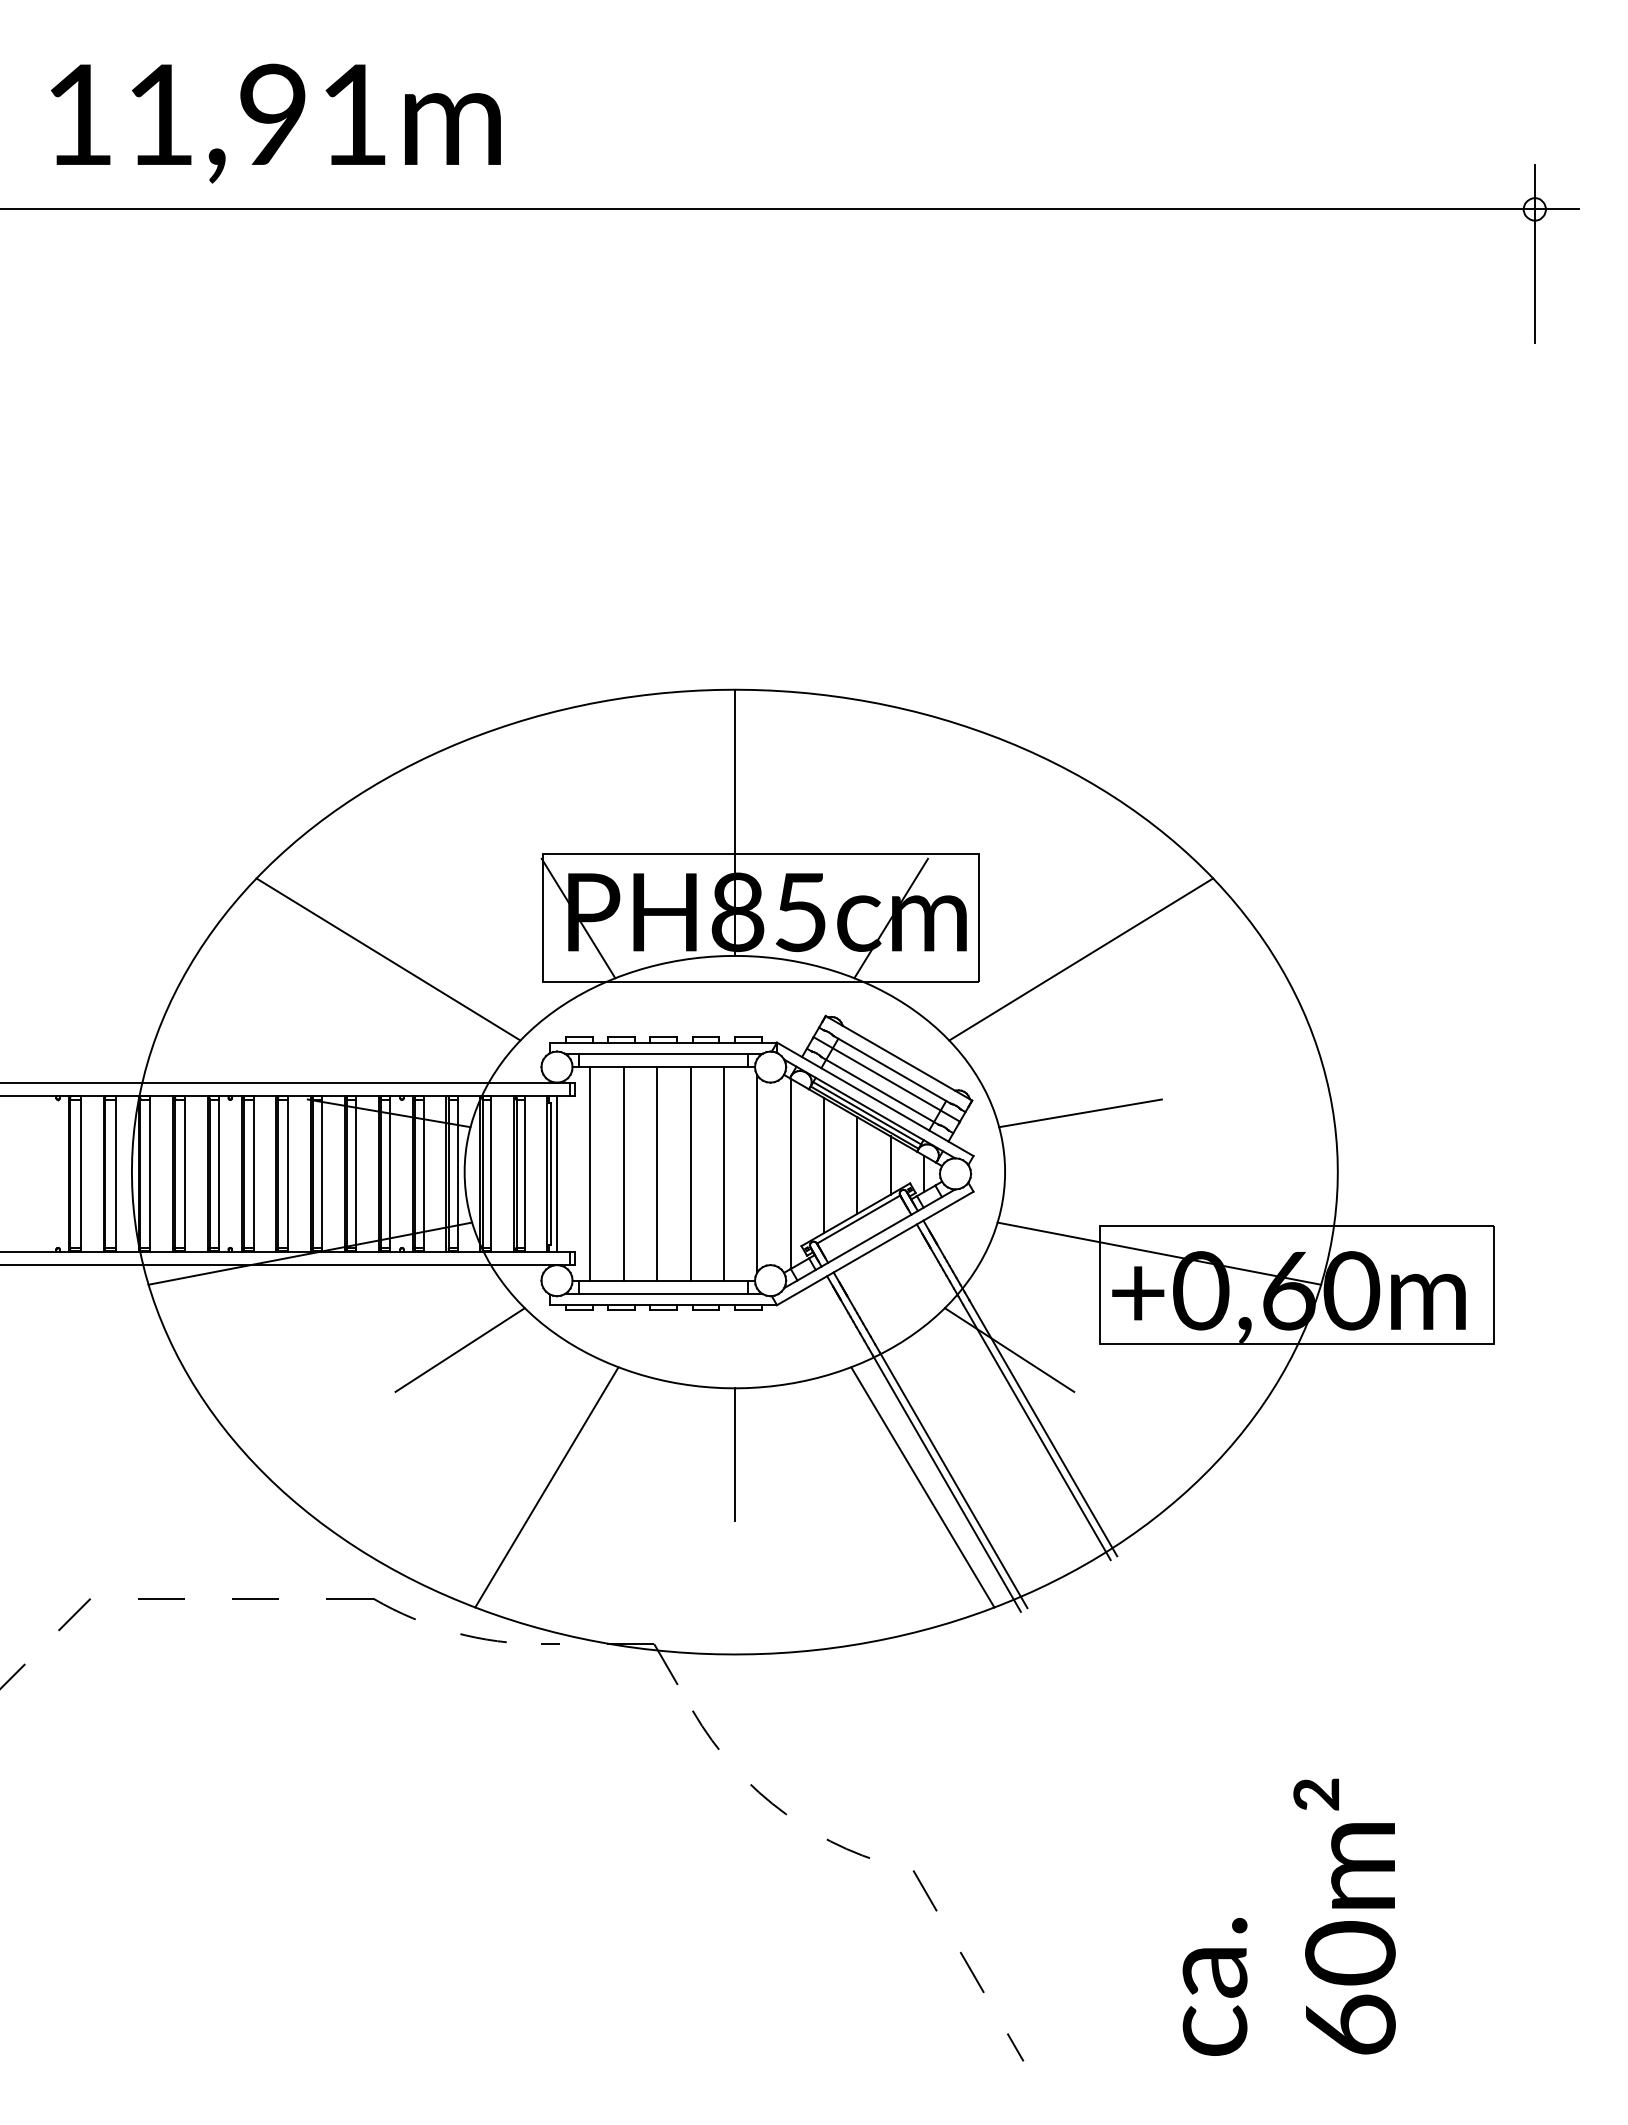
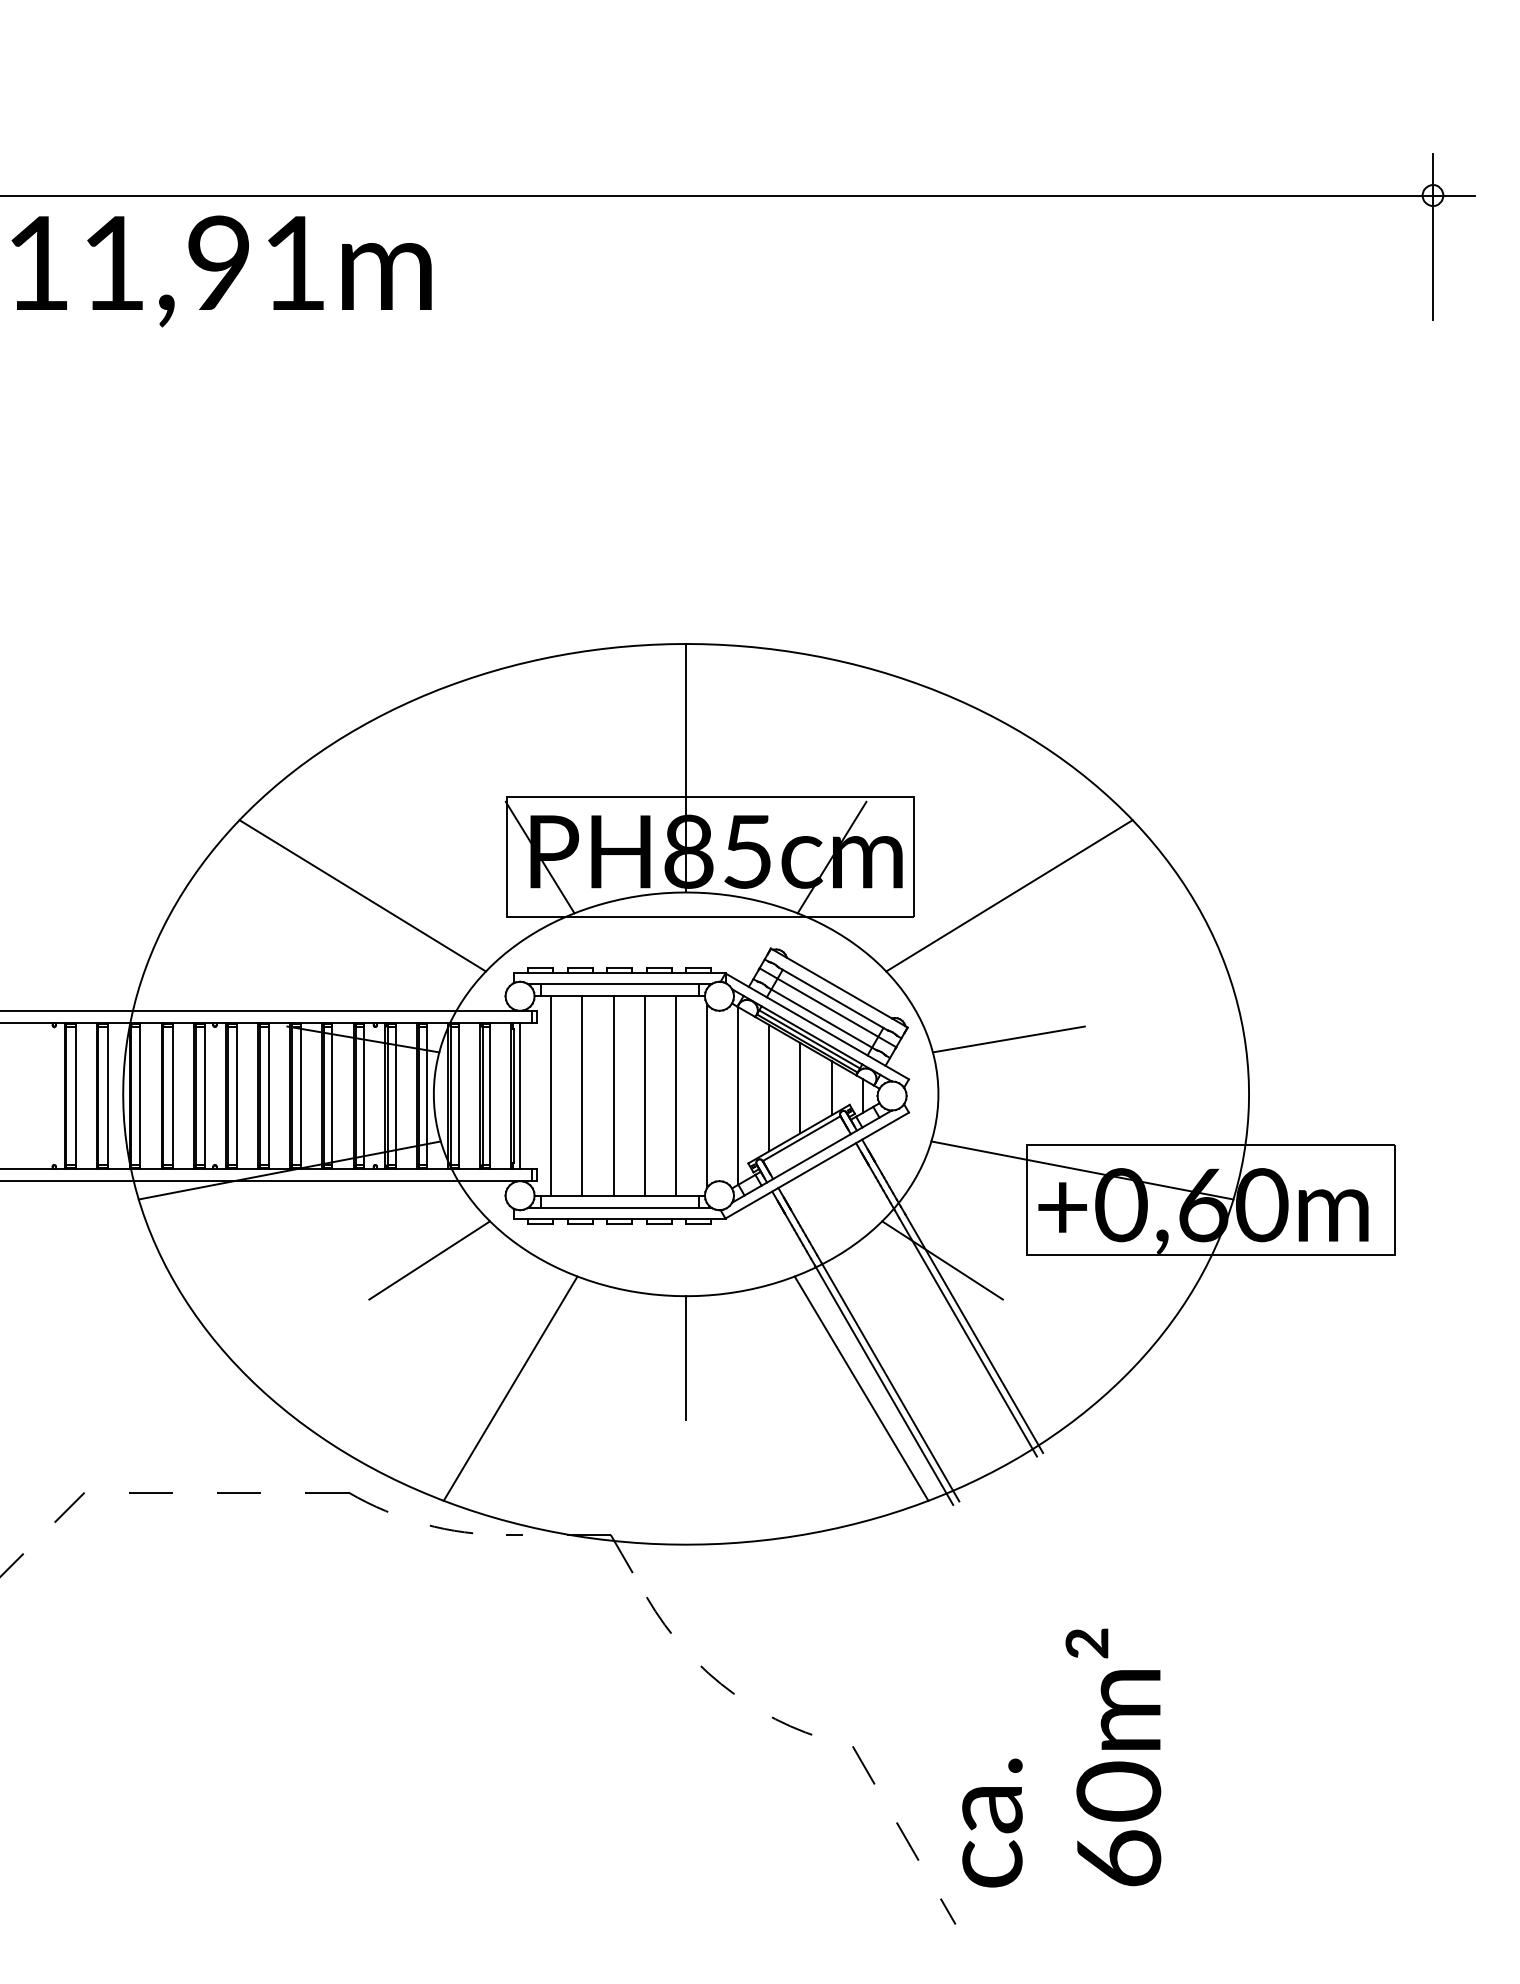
text: (275, 123) -> (221, 271), moved
text: (1289, 1916) -> (1061, 1757), moved

